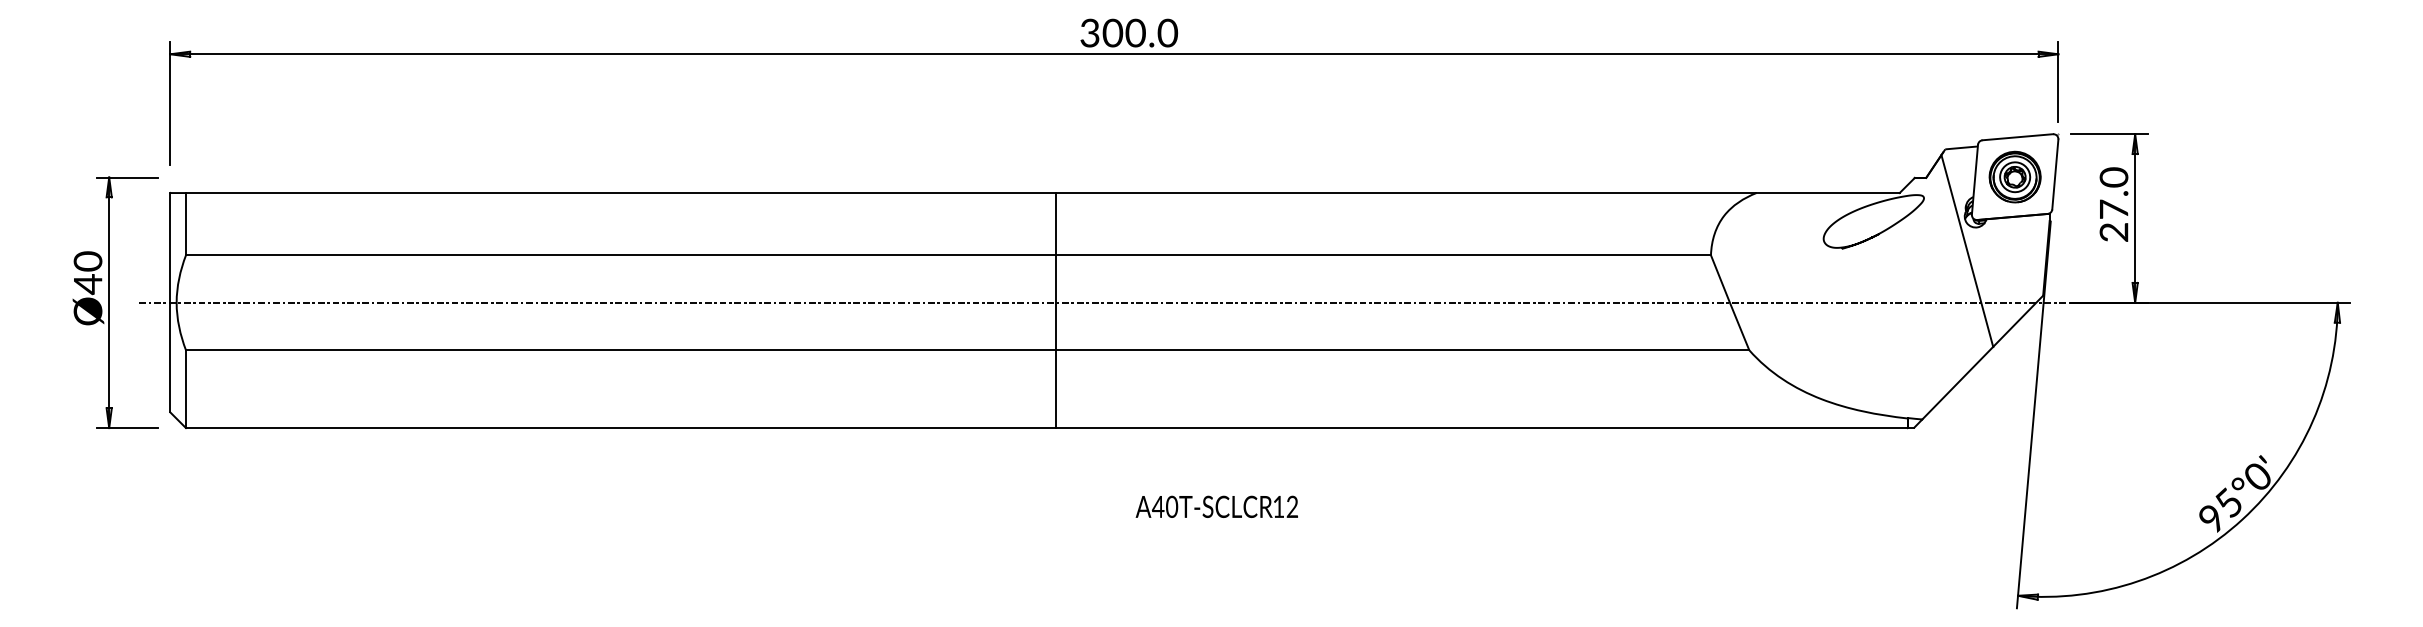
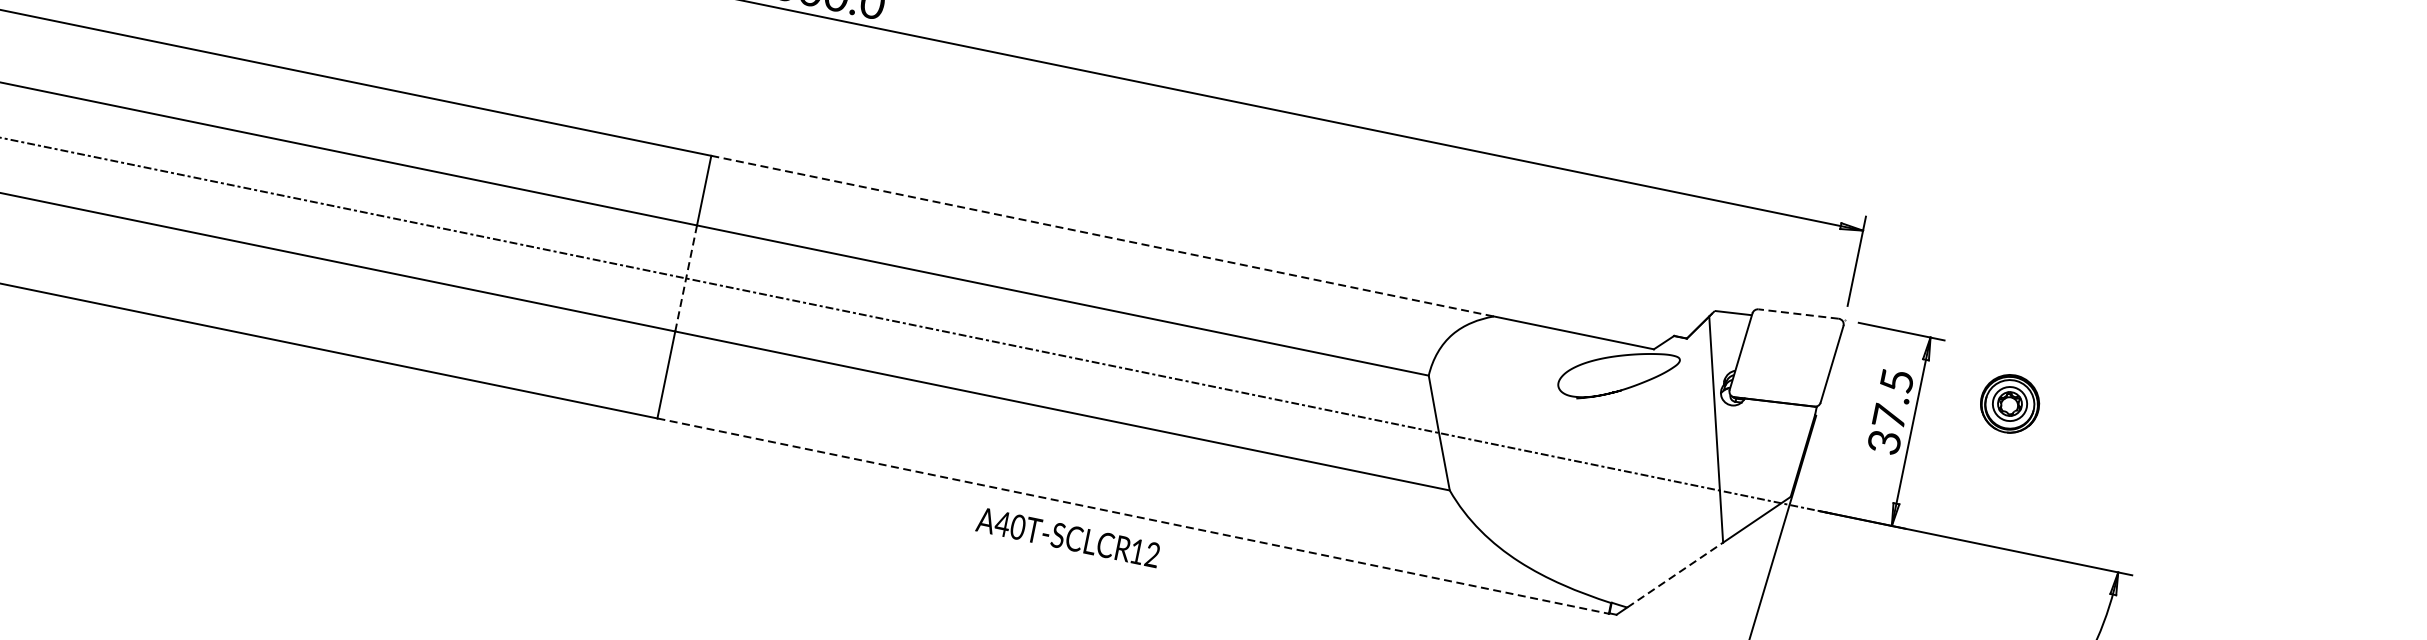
line: (2017, 137) -> (1798, 314), solid -> dashed
part: (2014, 176) -> (2009, 403), moved
line: (1406, 193) -> (1102, 236), solid -> dashed
text: (2113, 204) -> (1890, 411), 27.0 -> 37.5
line: (1056, 302) -> (686, 278), solid -> dashed
line: (1957, 383) -> (1674, 575), solid -> dashed
line: (1481, 428) -> (1132, 516), solid -> dashed
text: (1216, 506) -> (1067, 536), moved

